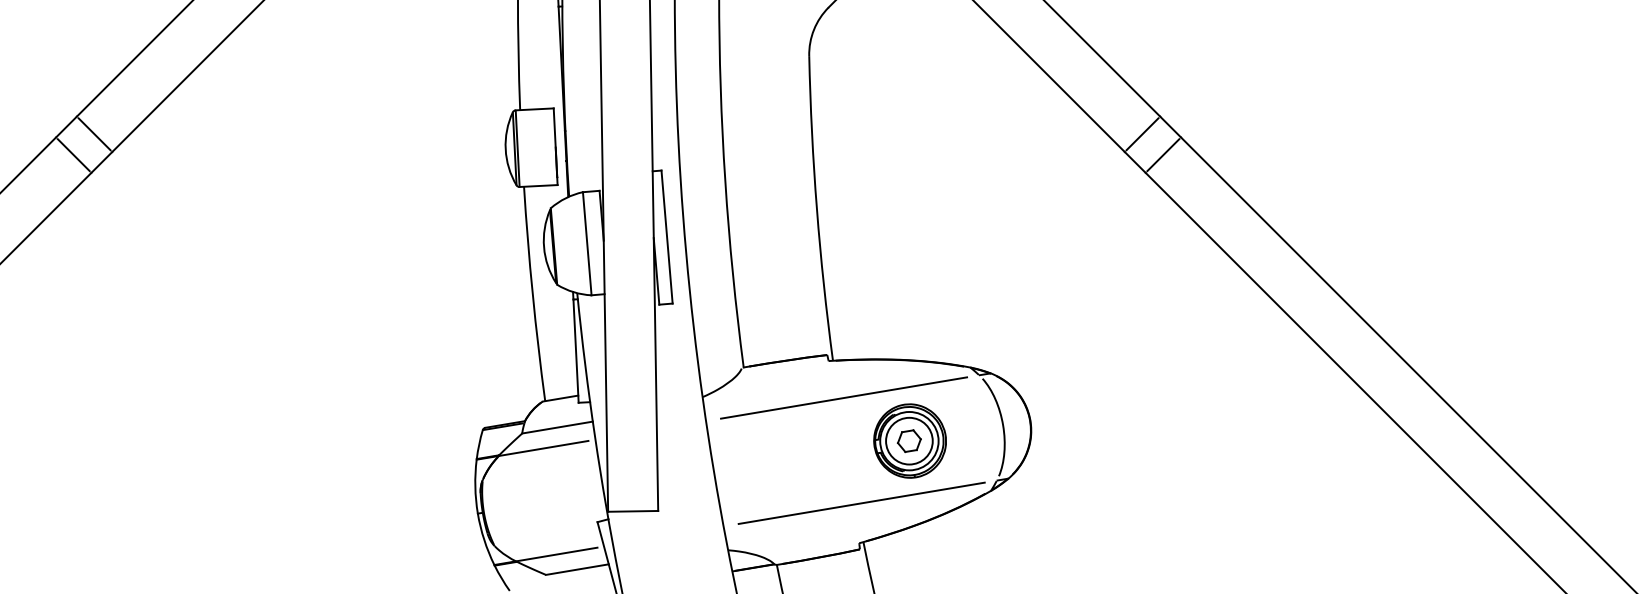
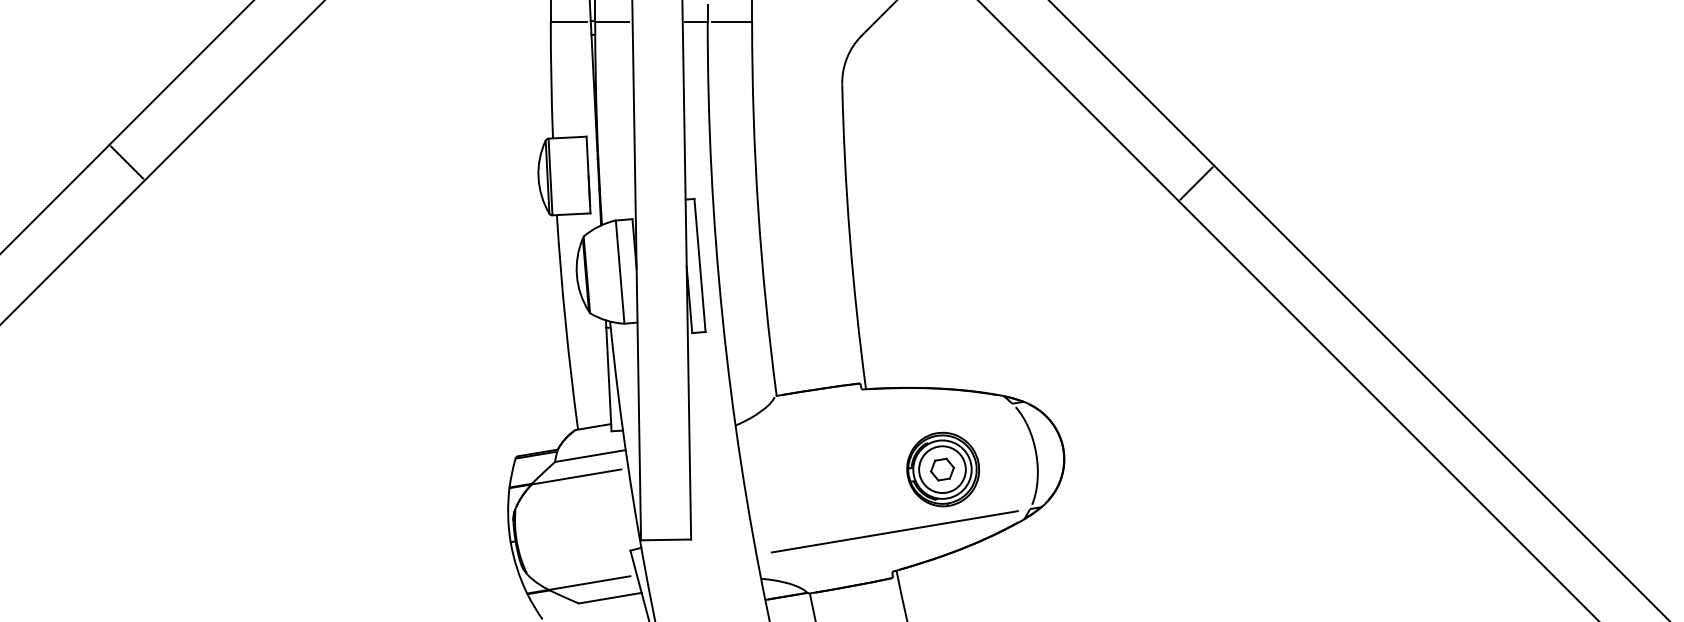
line: (1142, 134) -> (1175, 162), removed
line: (73, 155) -> (106, 183), removed
line: (844, 398) -> (877, 426), removed

